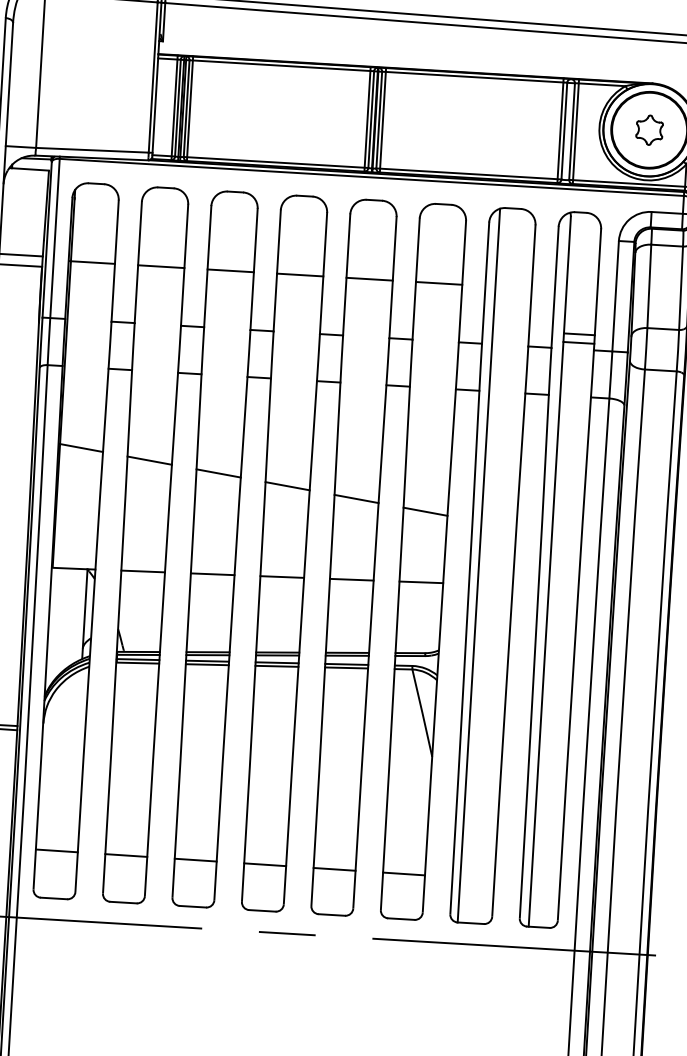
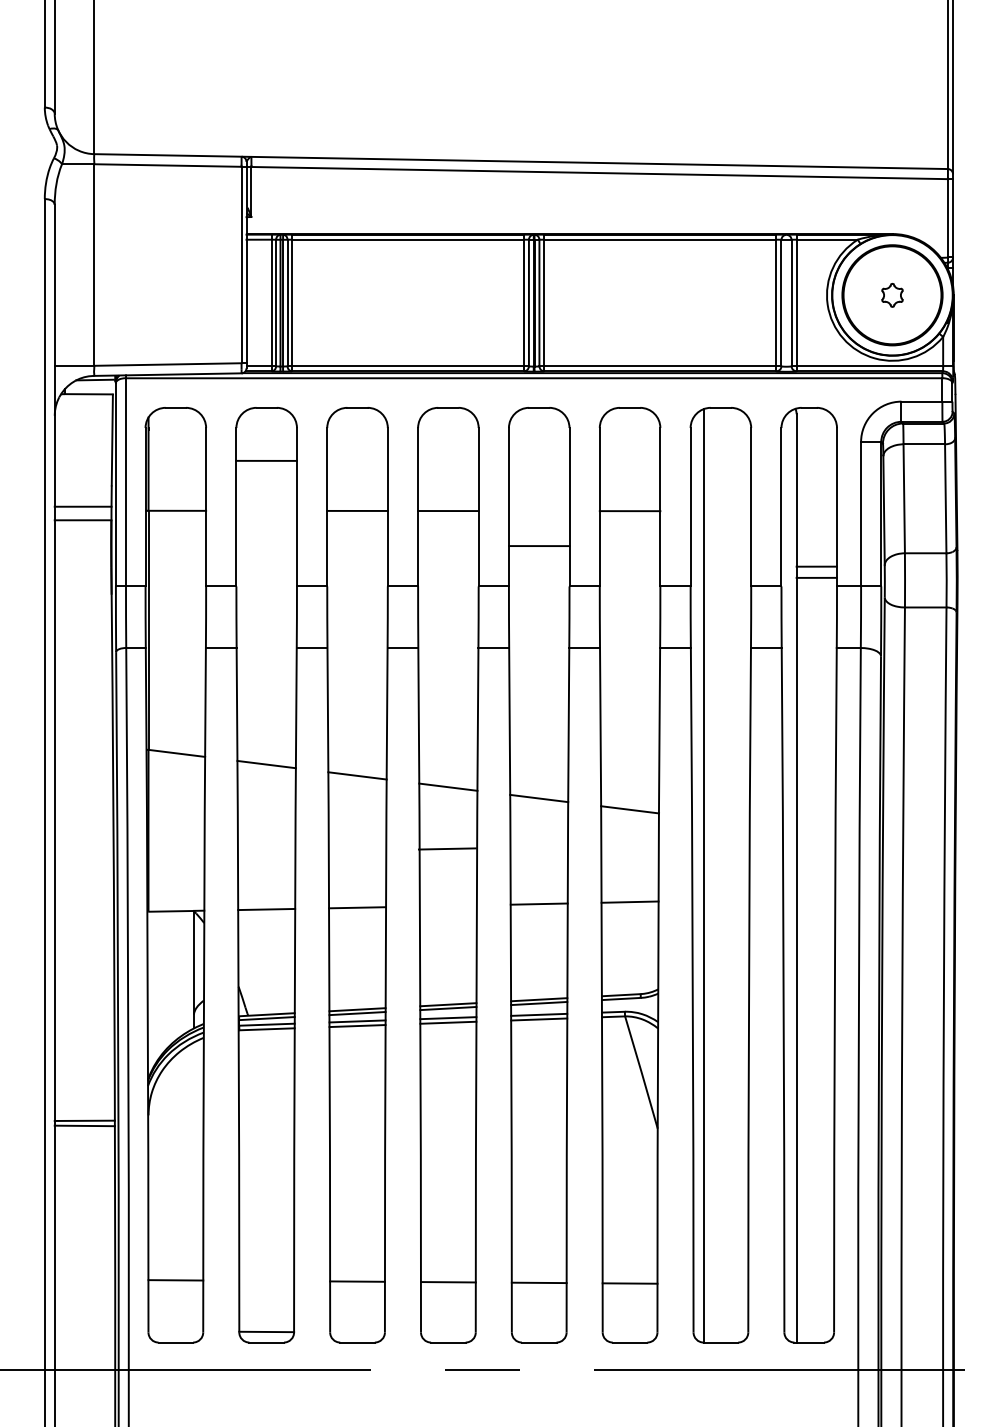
part: (649, 130) -> (892, 295), size x0.6
line: (161, 266) -> (266, 460), moved
line: (369, 279) -> (538, 546), moved
line: (281, 576) -> (446, 848), moved
line: (126, 855) -> (266, 1331), moved

